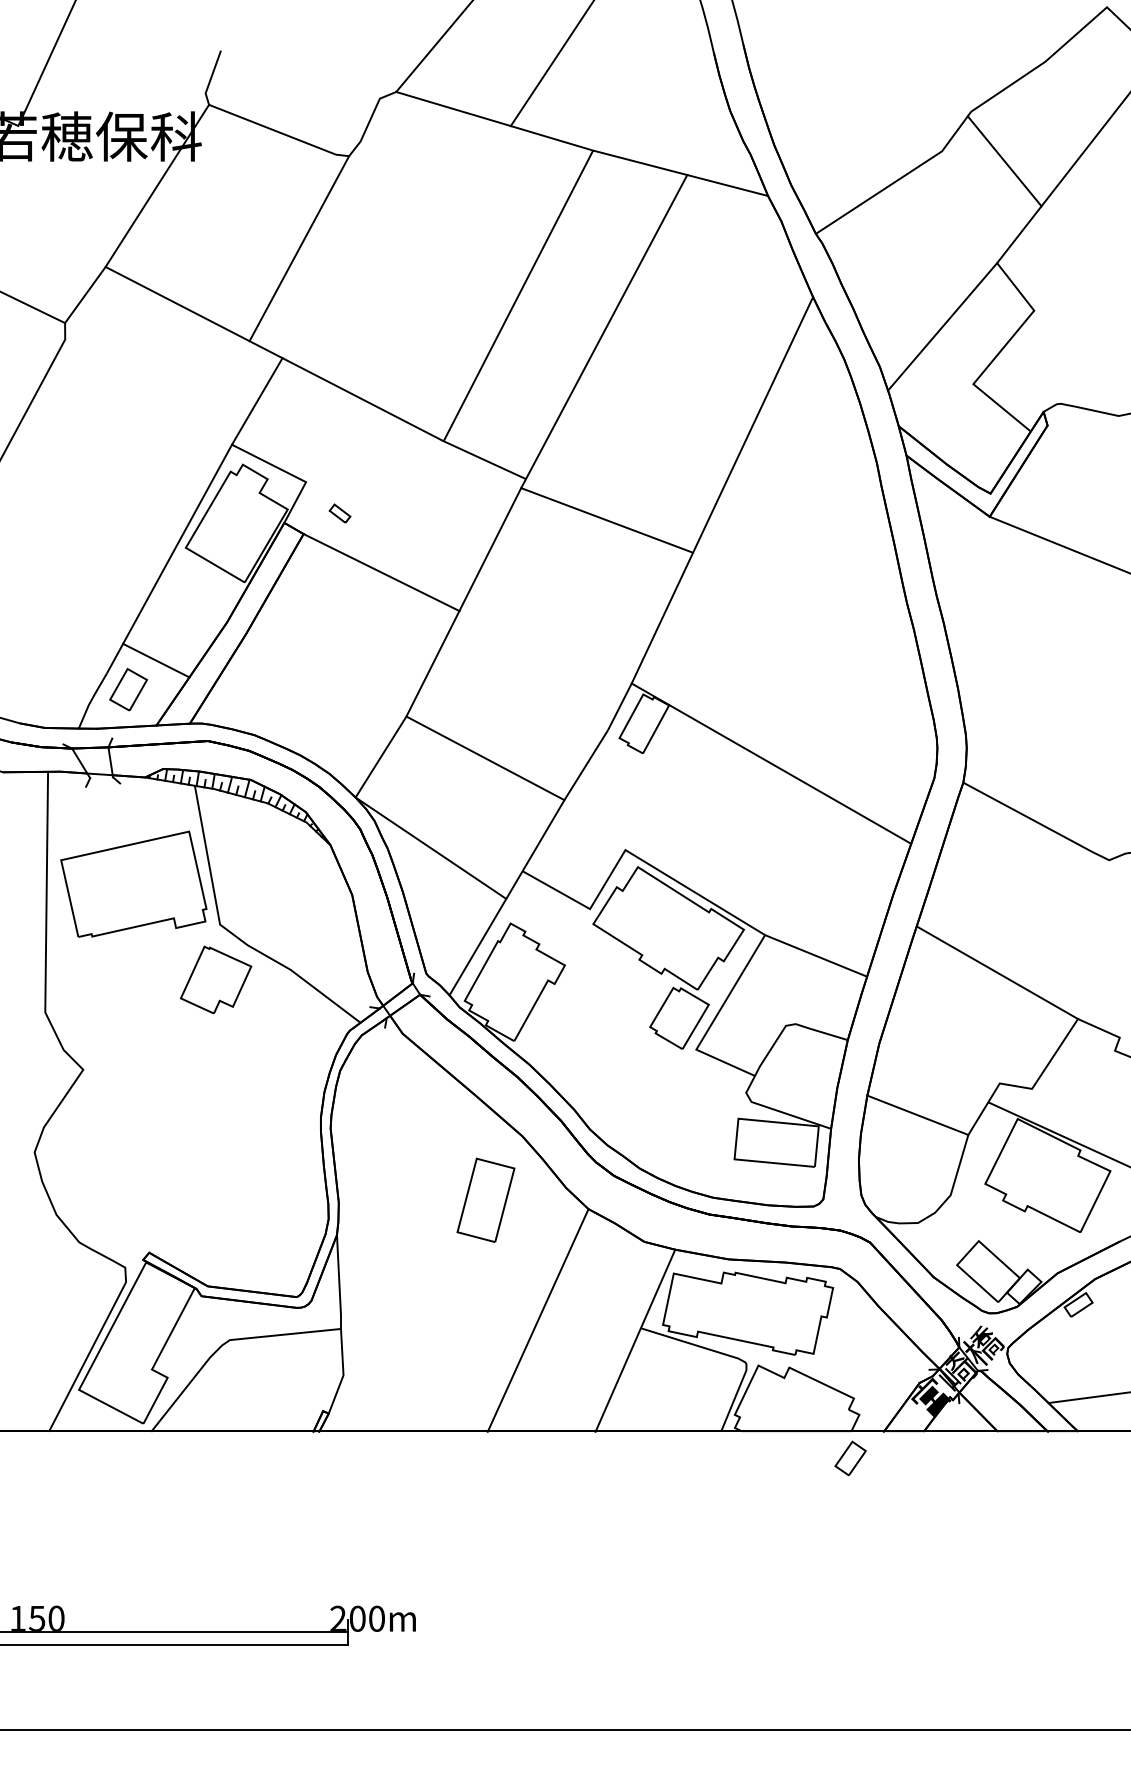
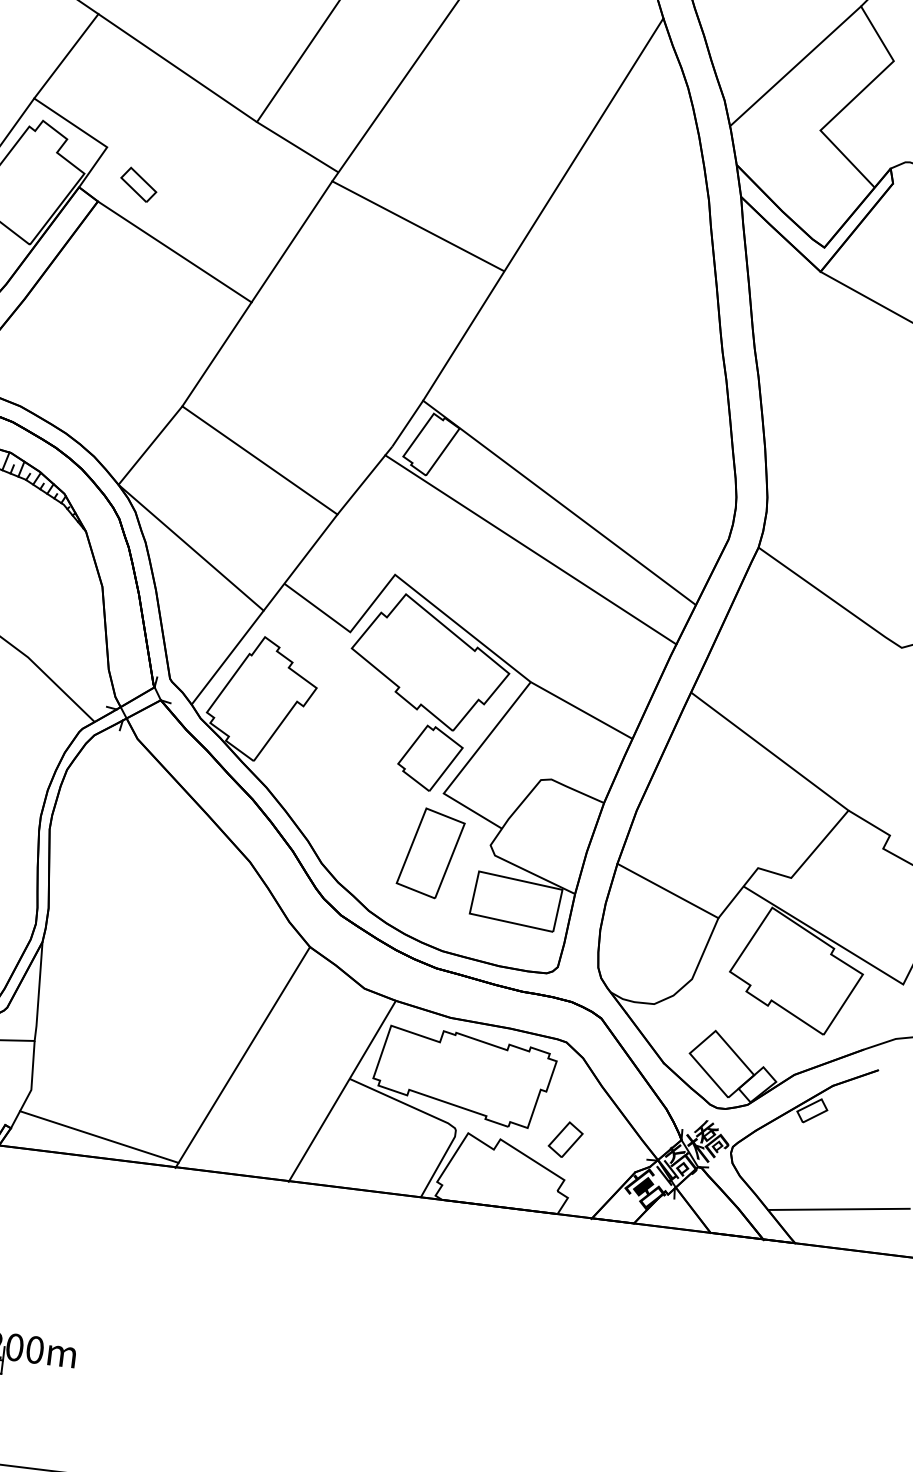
part: (339, 513) -> (138, 184), size x1.67
line: (749, 811) -> (530, 550), added
part: (485, 1199) -> (430, 852), moved
line: (412, 1411) -> (99, 1136), added
part: (850, 1457) -> (565, 1138), moved

